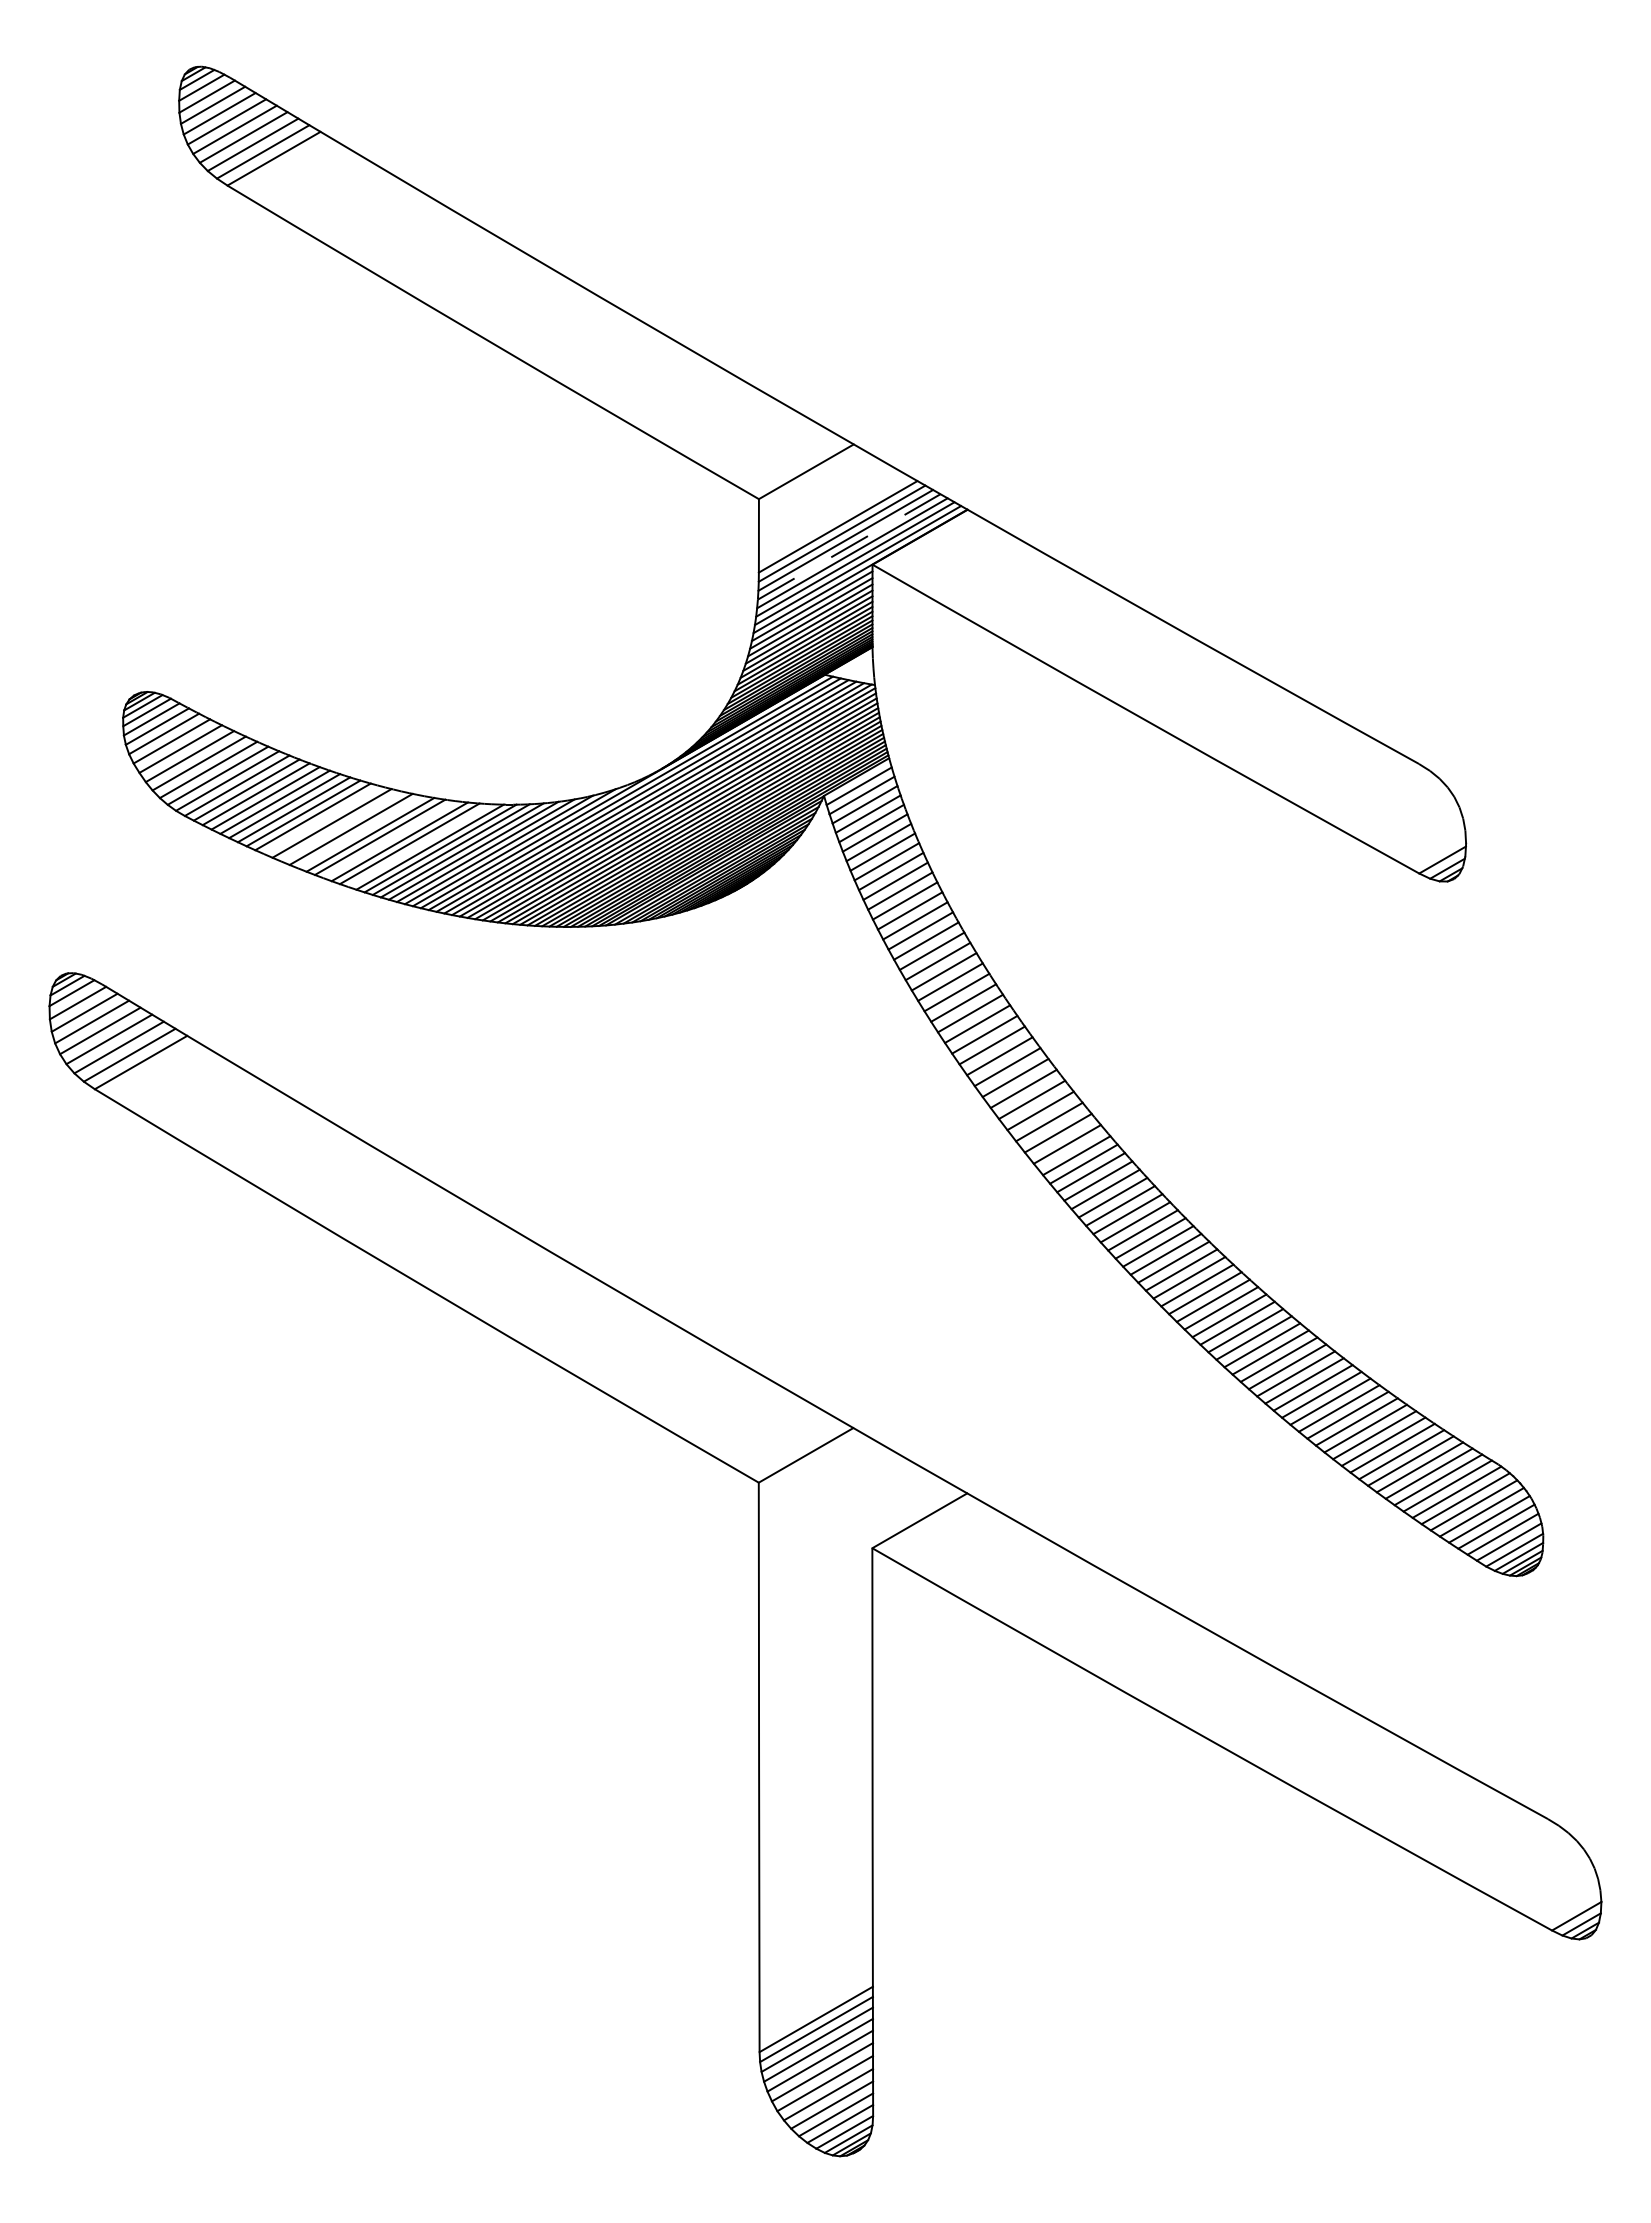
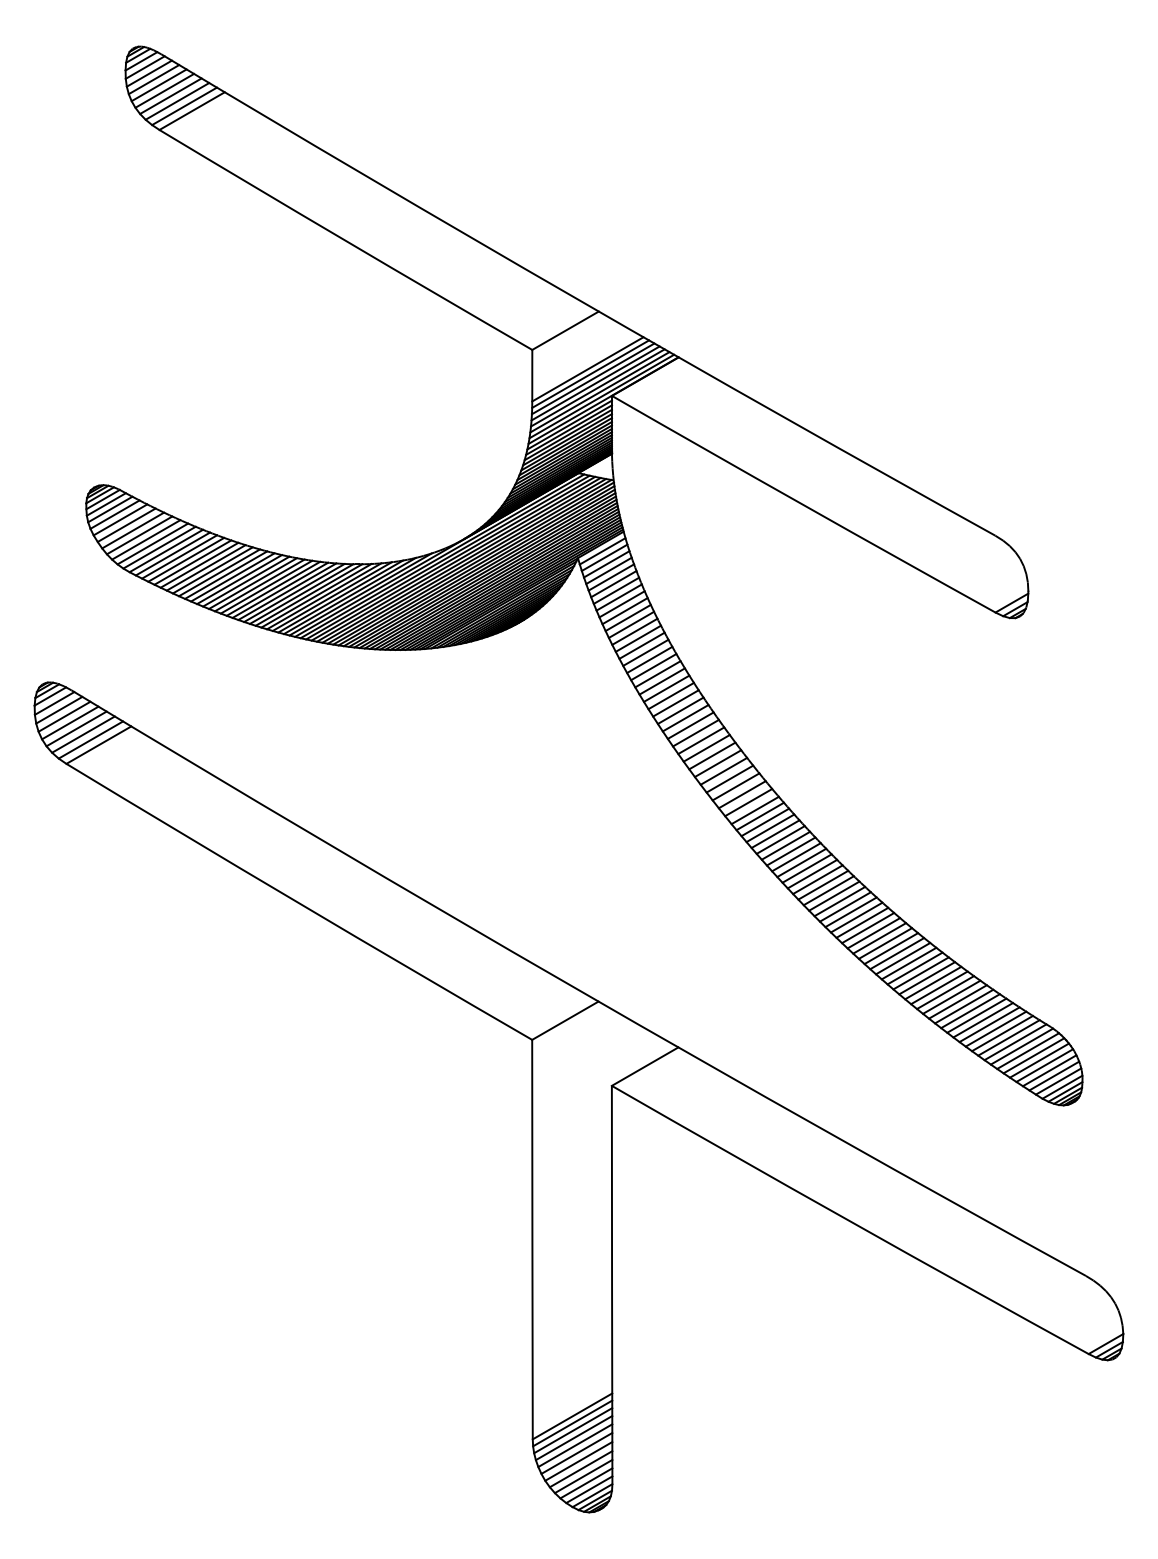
line: (849, 546) -> (595, 383), dashed -> solid
line: (322, 820) -> (226, 575), added
line: (341, 826) -> (239, 579), added
line: (360, 832) -> (252, 583), added
line: (389, 839) -> (273, 588), added
line: (419, 845) -> (294, 592), added

